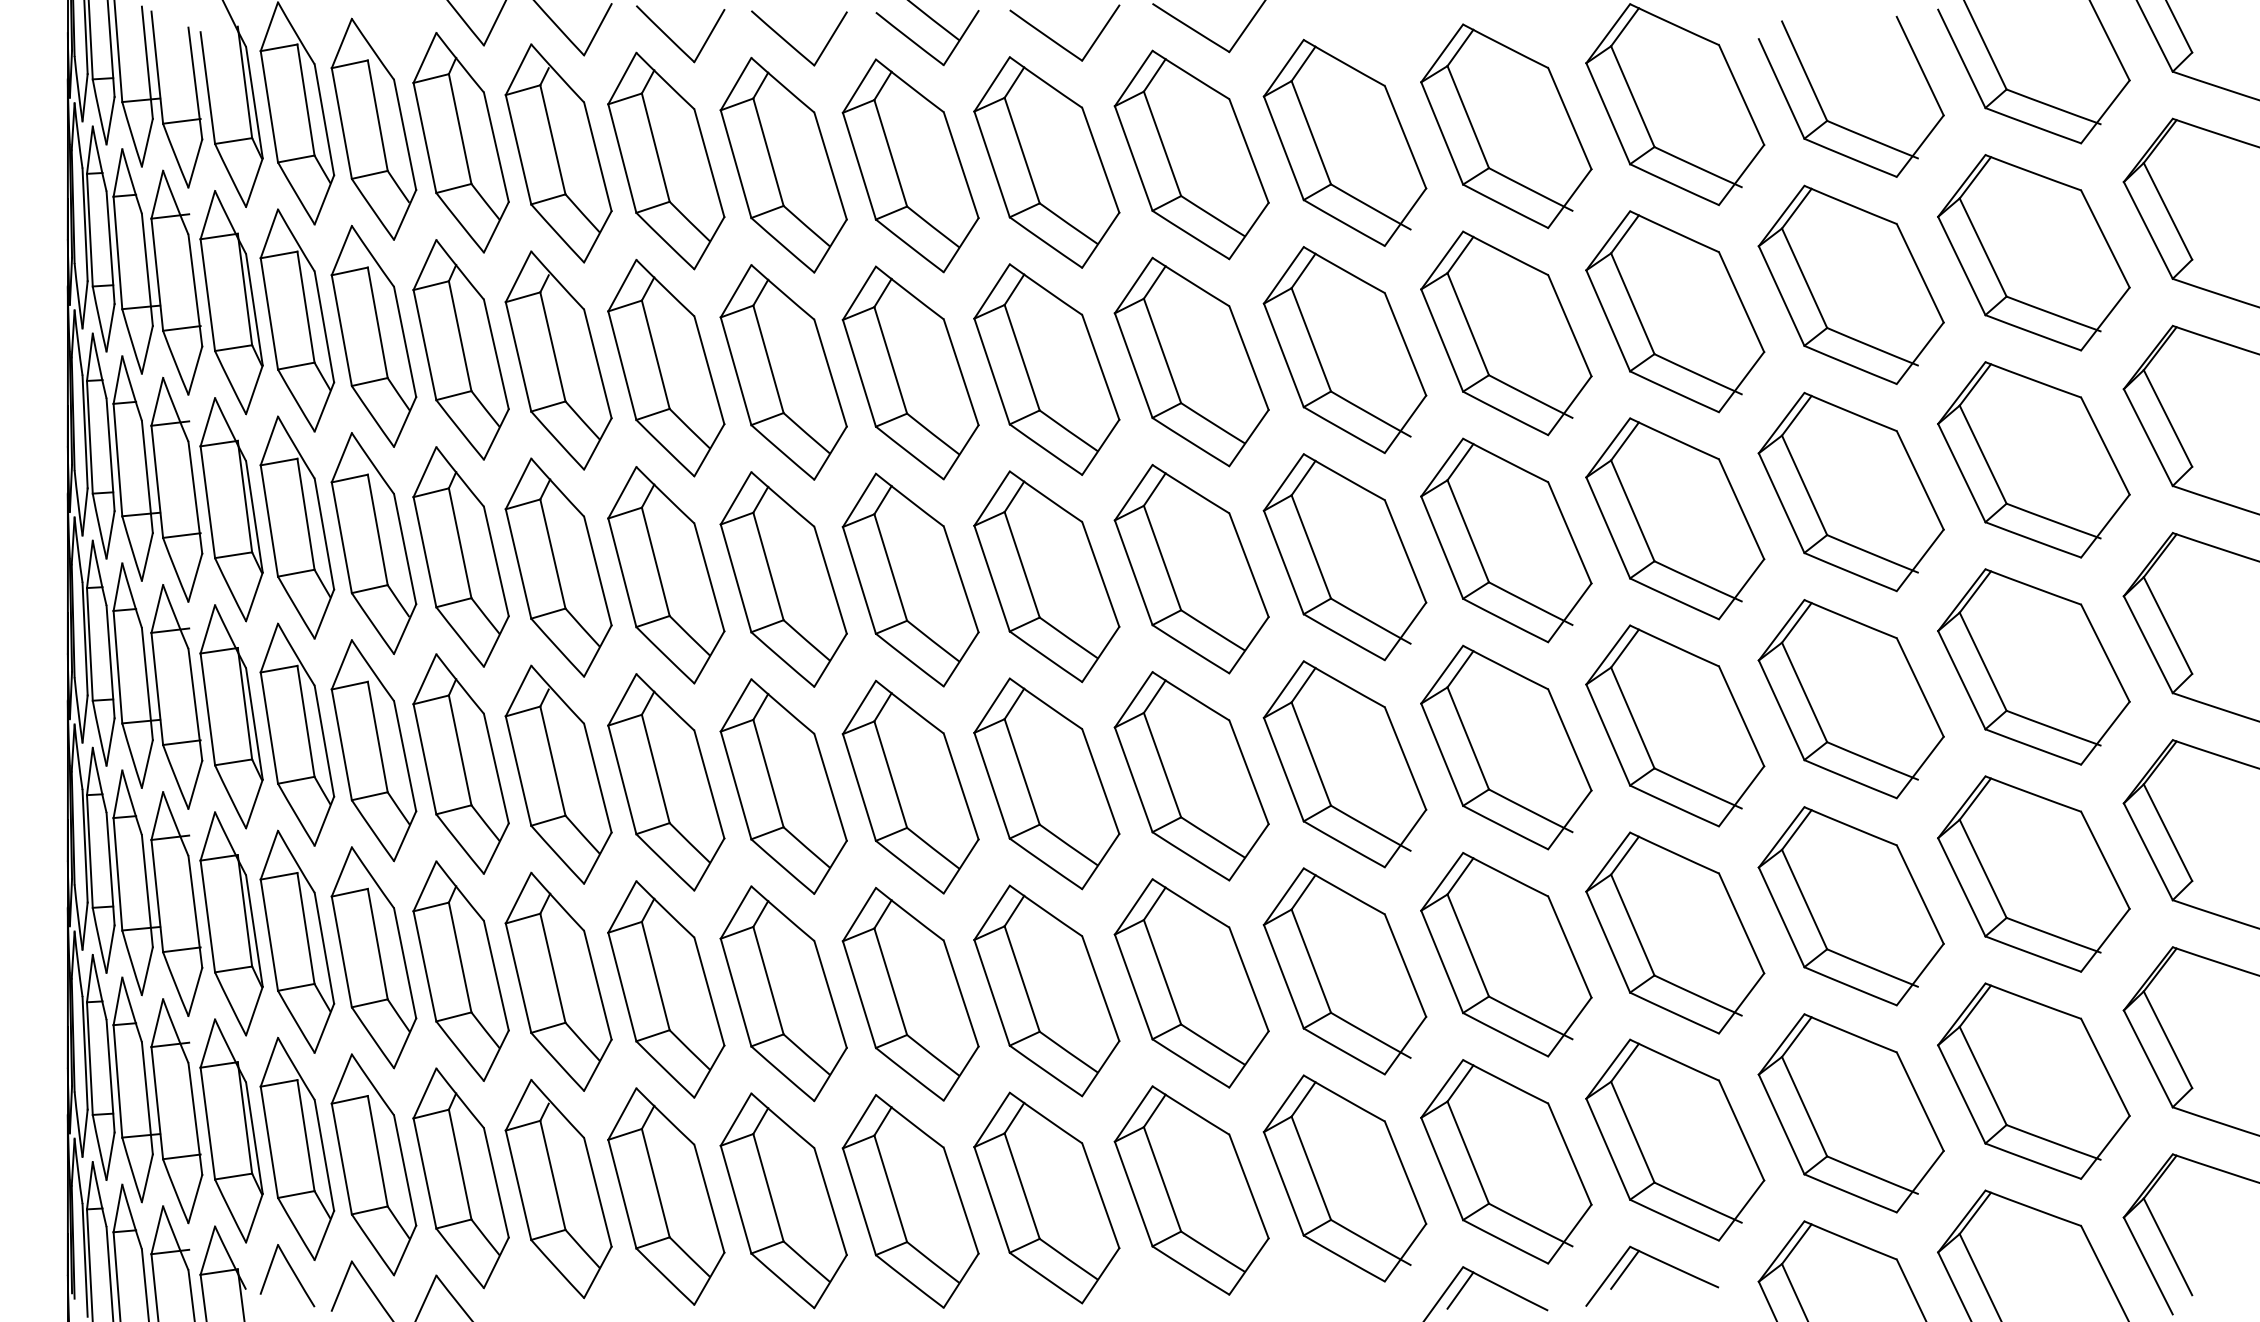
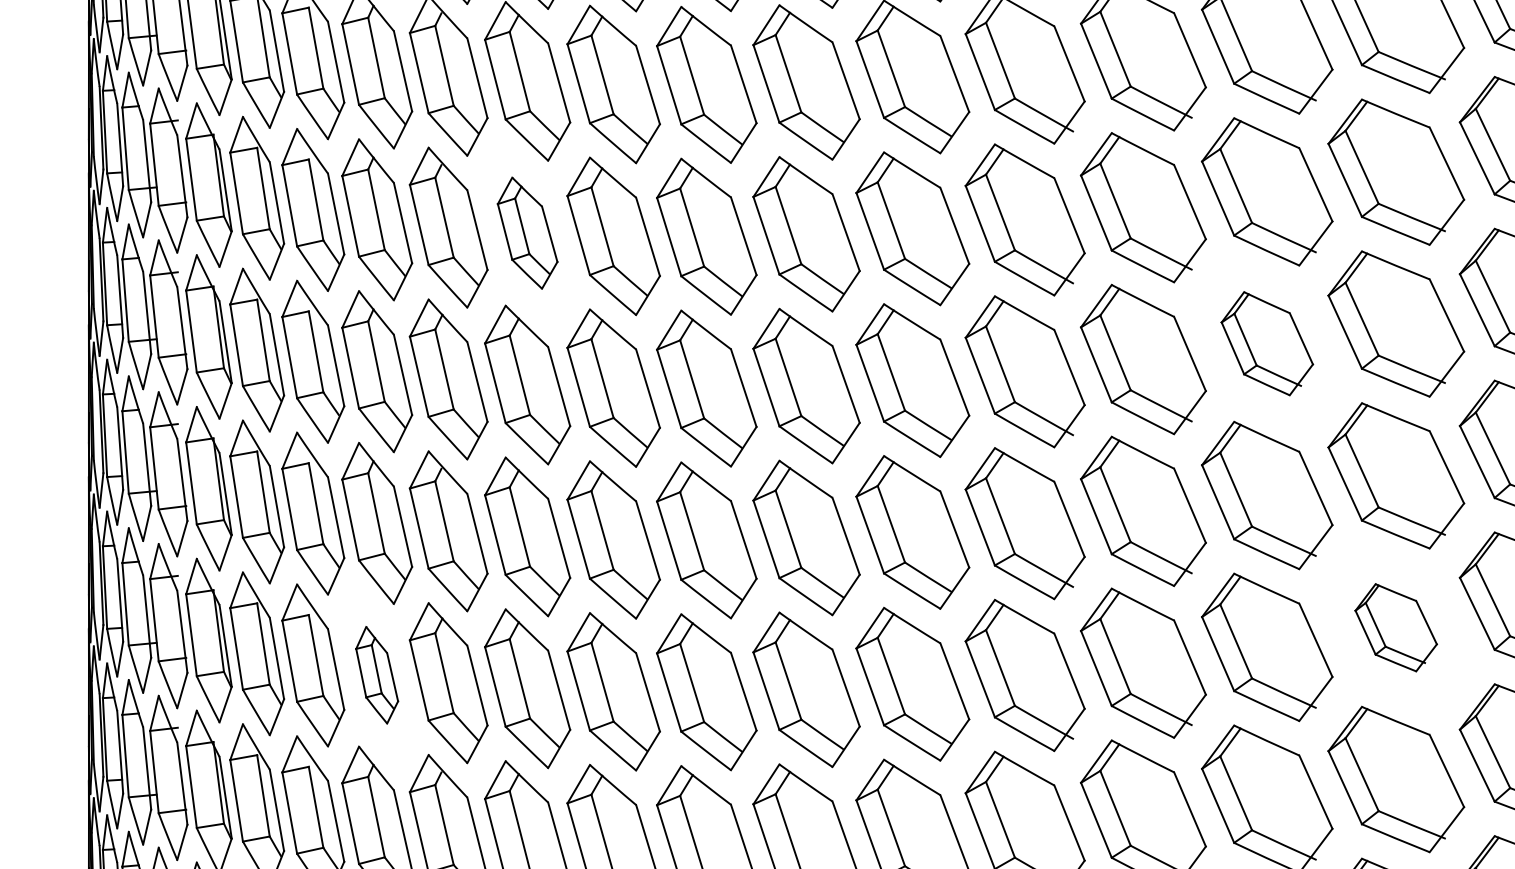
part: (666, 367) -> (527, 232), size x0.7
part: (1675, 518) -> (1267, 343), size x0.7
part: (1850, 906) -> (1395, 627), size x0.6
part: (460, 970) -> (376, 674), size x0.6

